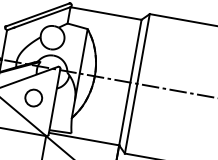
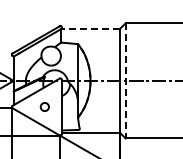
line: (105, 14) -> (90, 29), solid -> dashed
line: (137, 83) -> (125, 80), solid -> dashed
circle: (33, 97) -> (44, 106), size x0.6

